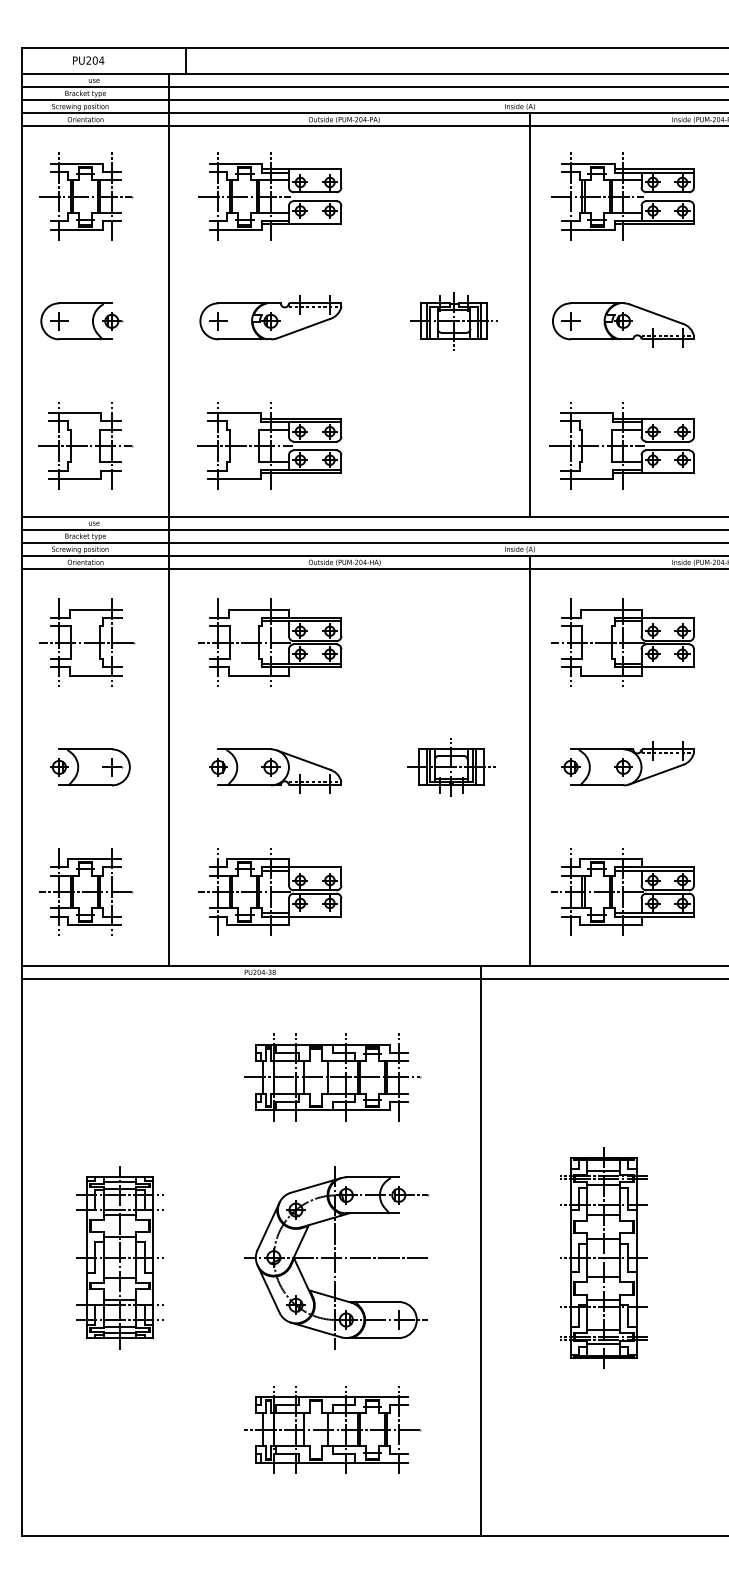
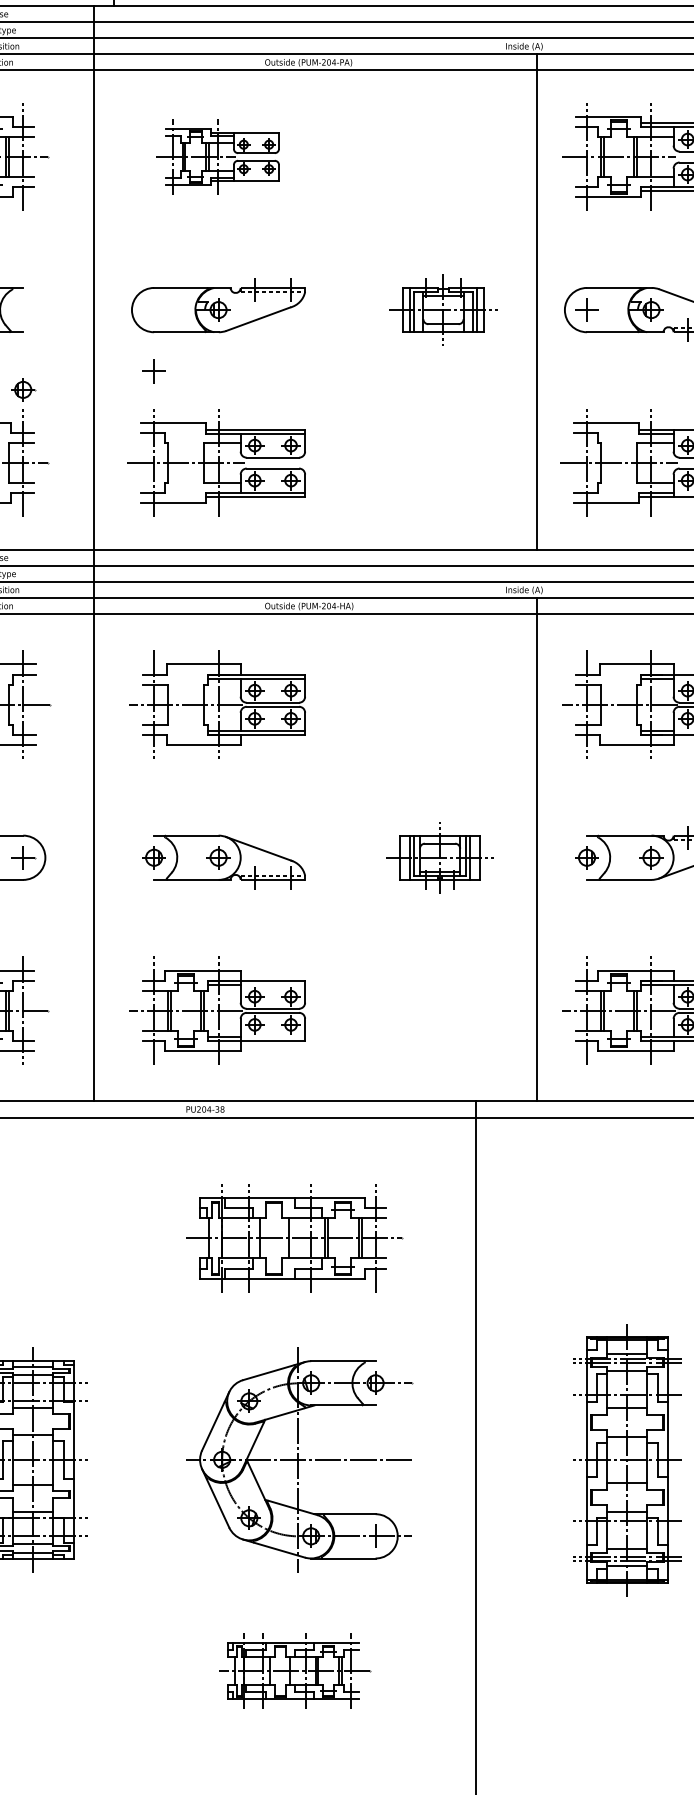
part: (270, 196) -> (218, 156), size x0.7
part: (112, 321) -> (24, 390), moved
part: (218, 321) -> (154, 371), moved
part: (332, 1429) -> (294, 1670), size x0.7

